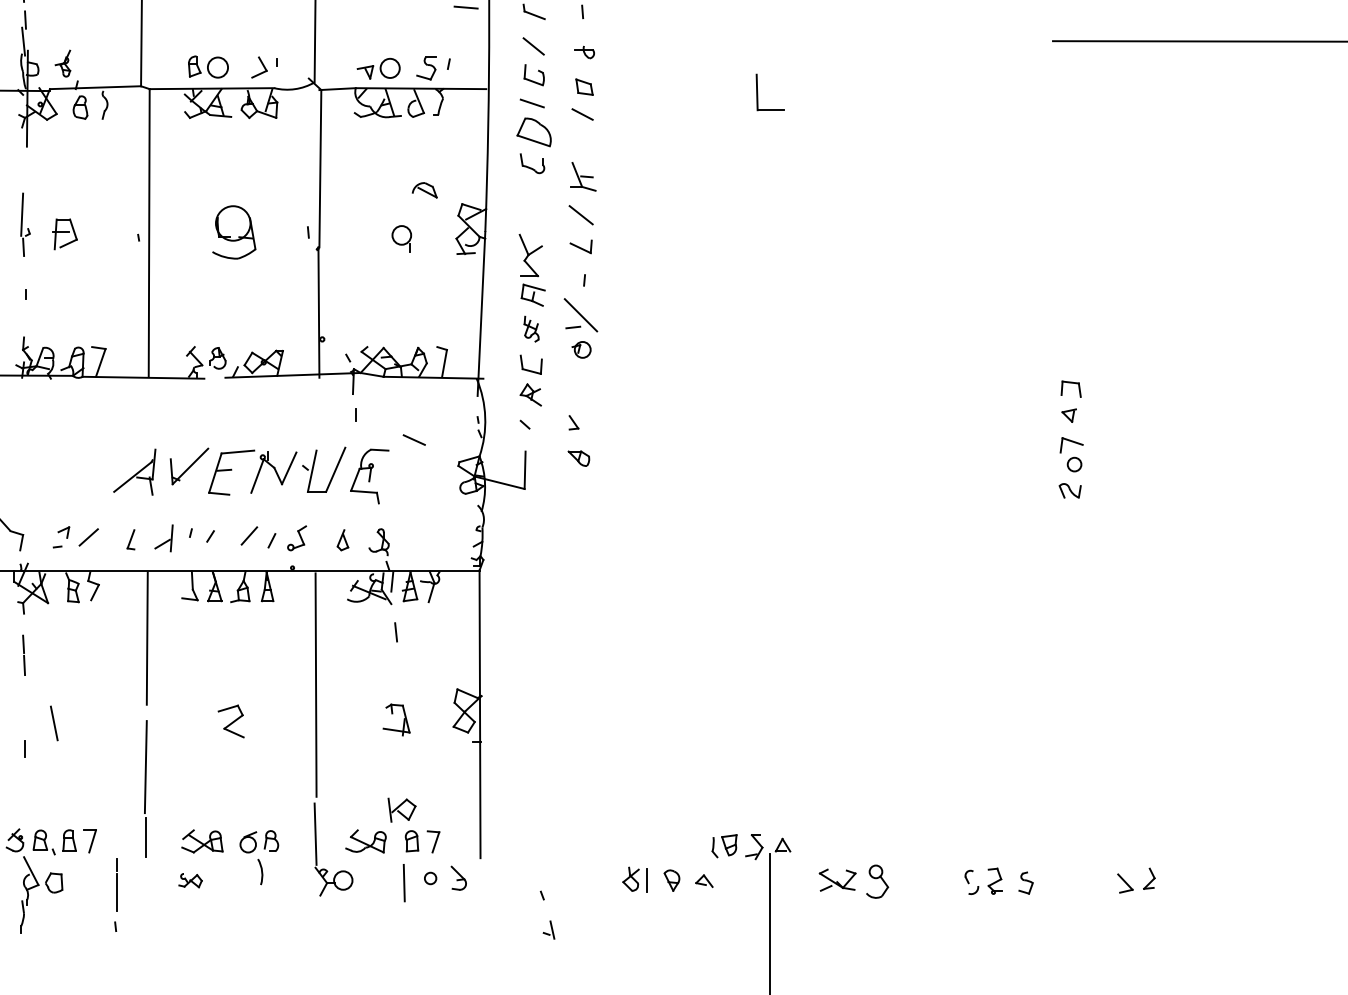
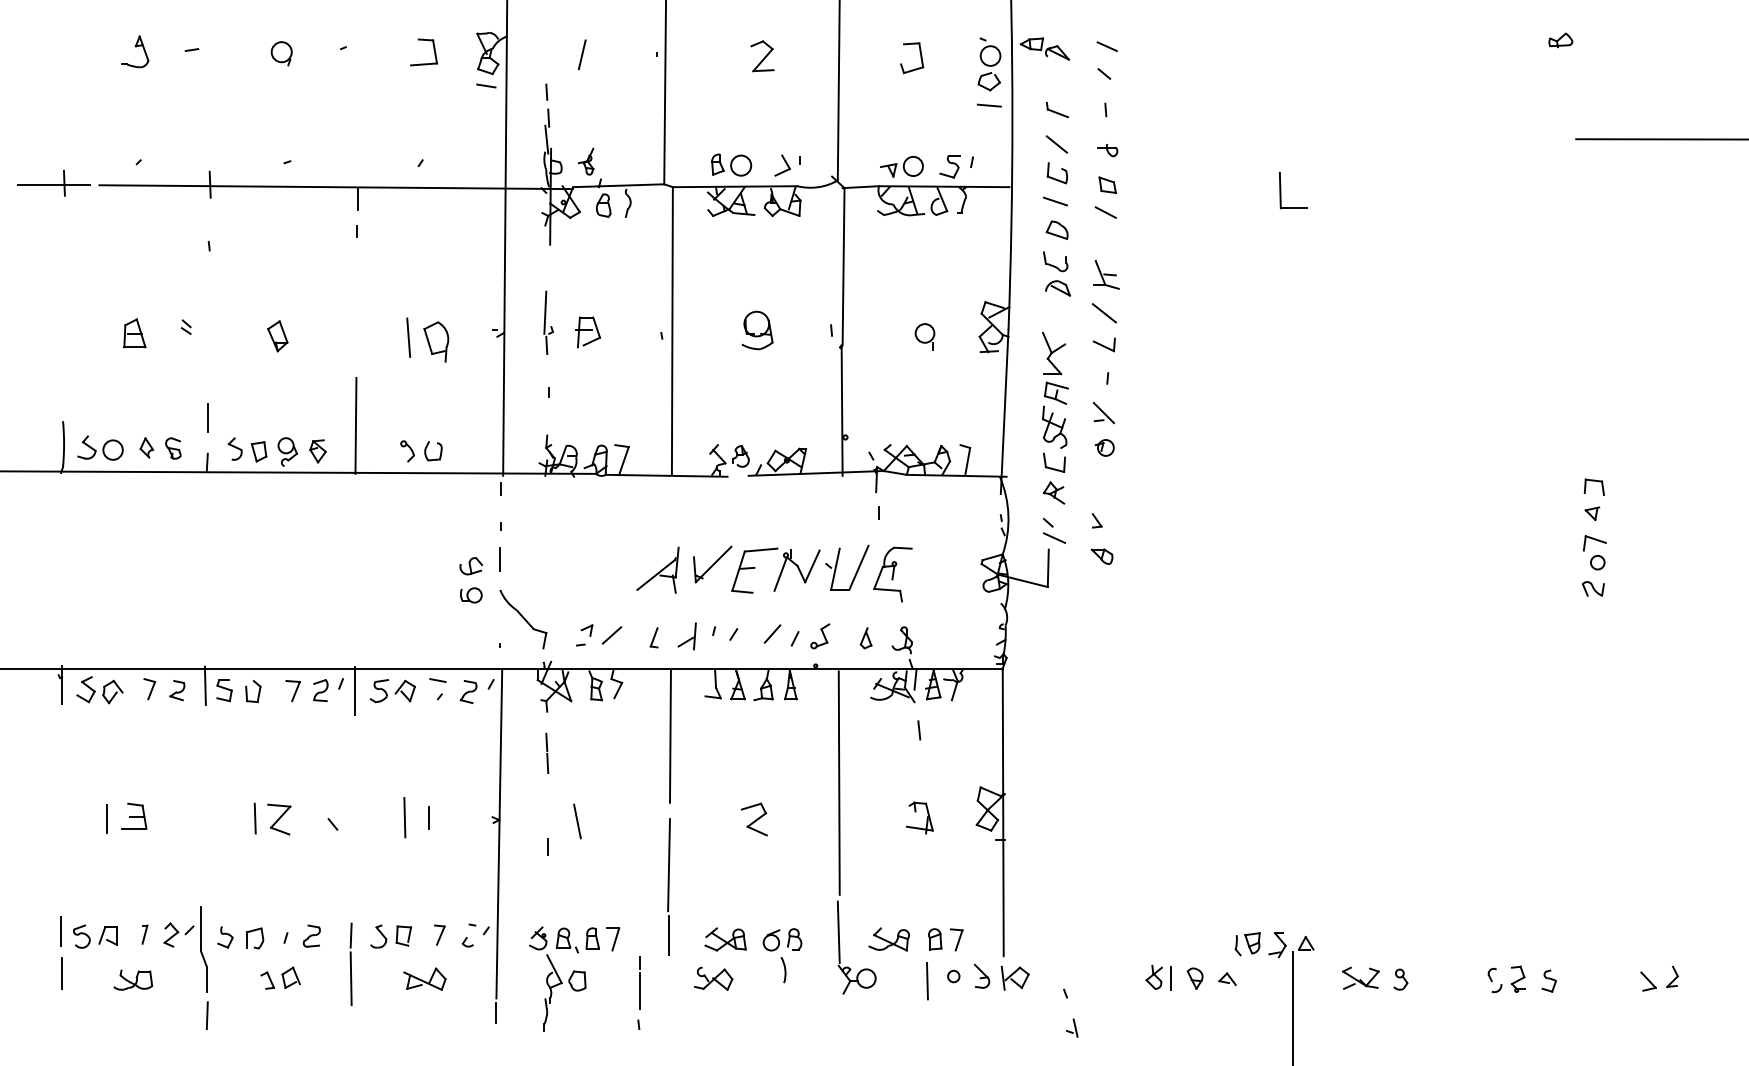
part: (533, 131) -> (1056, 229), size x0.62
part: (424, 190) -> (1057, 288), moved
part: (234, 232) -> (757, 330), size x0.71
part: (580, 314) -> (1103, 412), size x0.62
part: (531, 328) -> (1054, 426), size x1.67
line: (414, 439) -> (1054, 537), moved
part: (401, 809) -> (1014, 977), moved
part: (190, 880) -> (713, 978), size x1.67
part: (877, 881) -> (1400, 979), size x0.62

